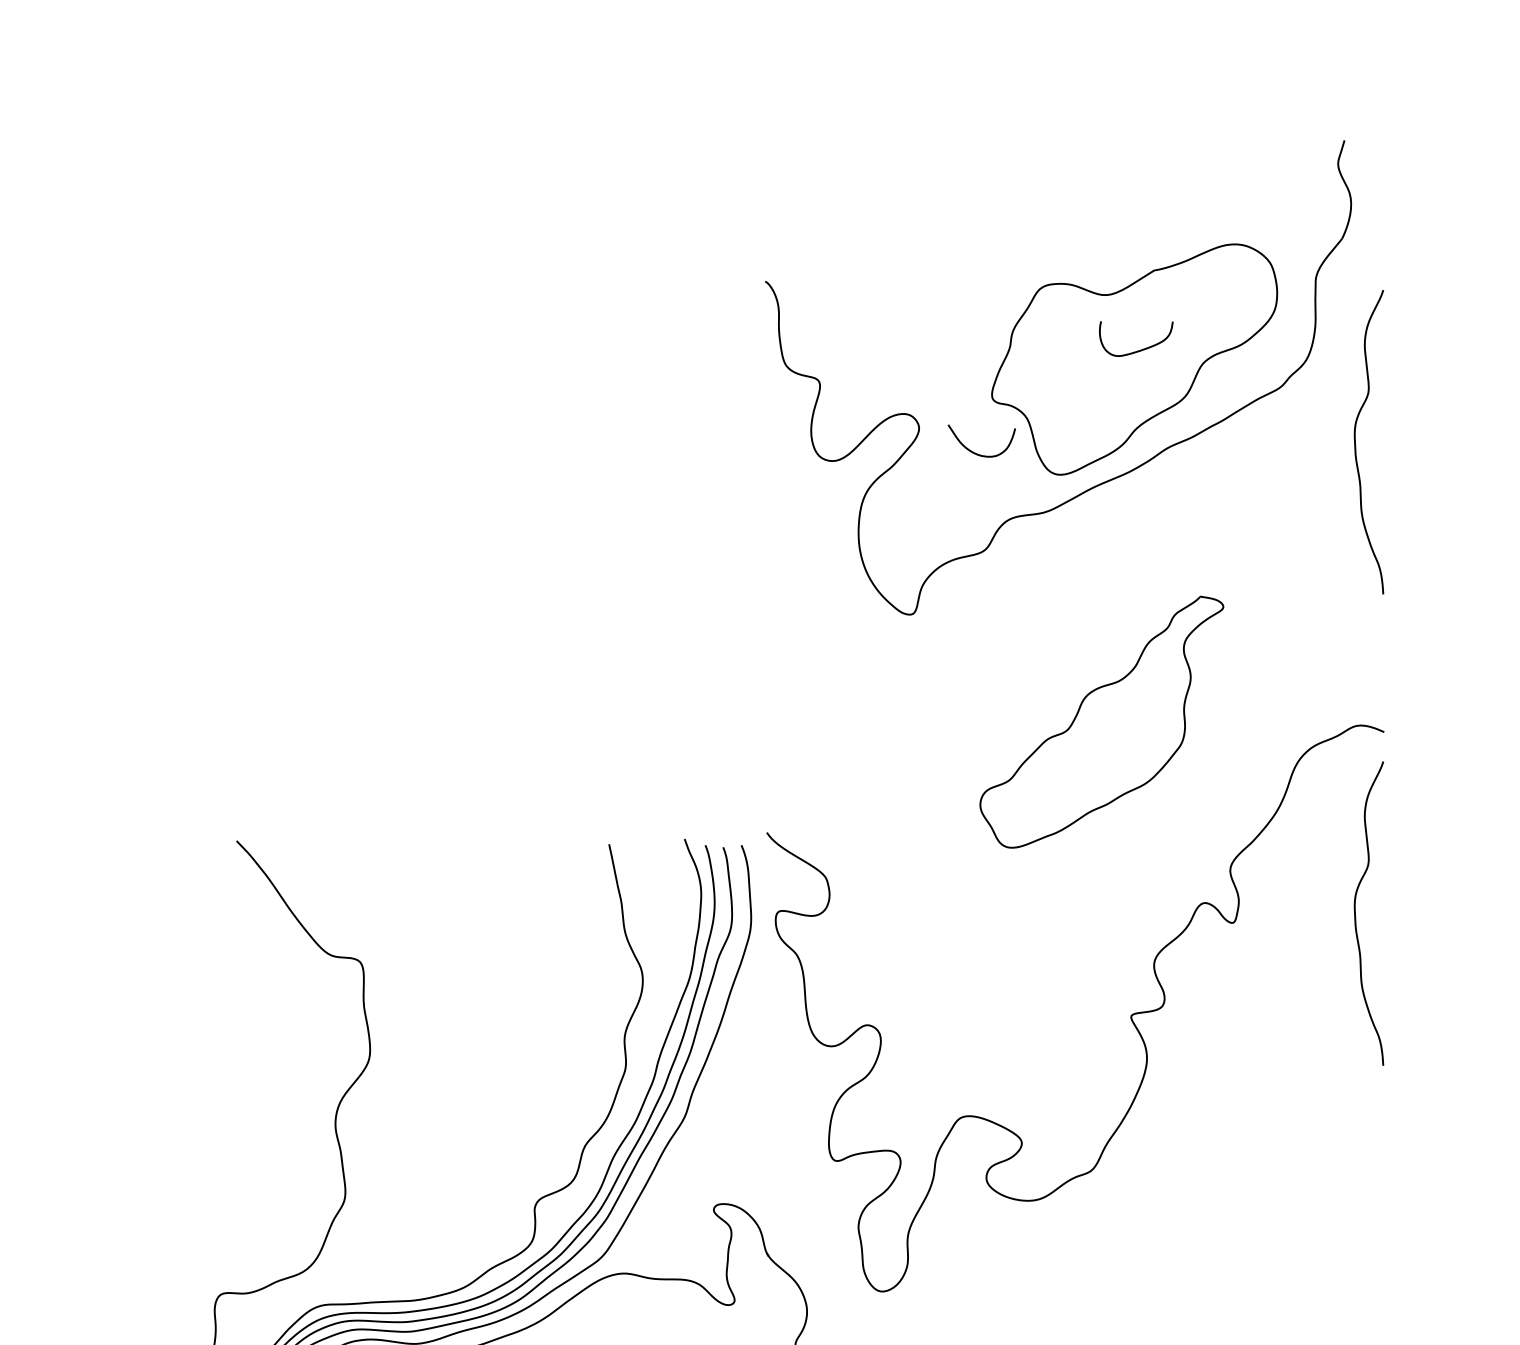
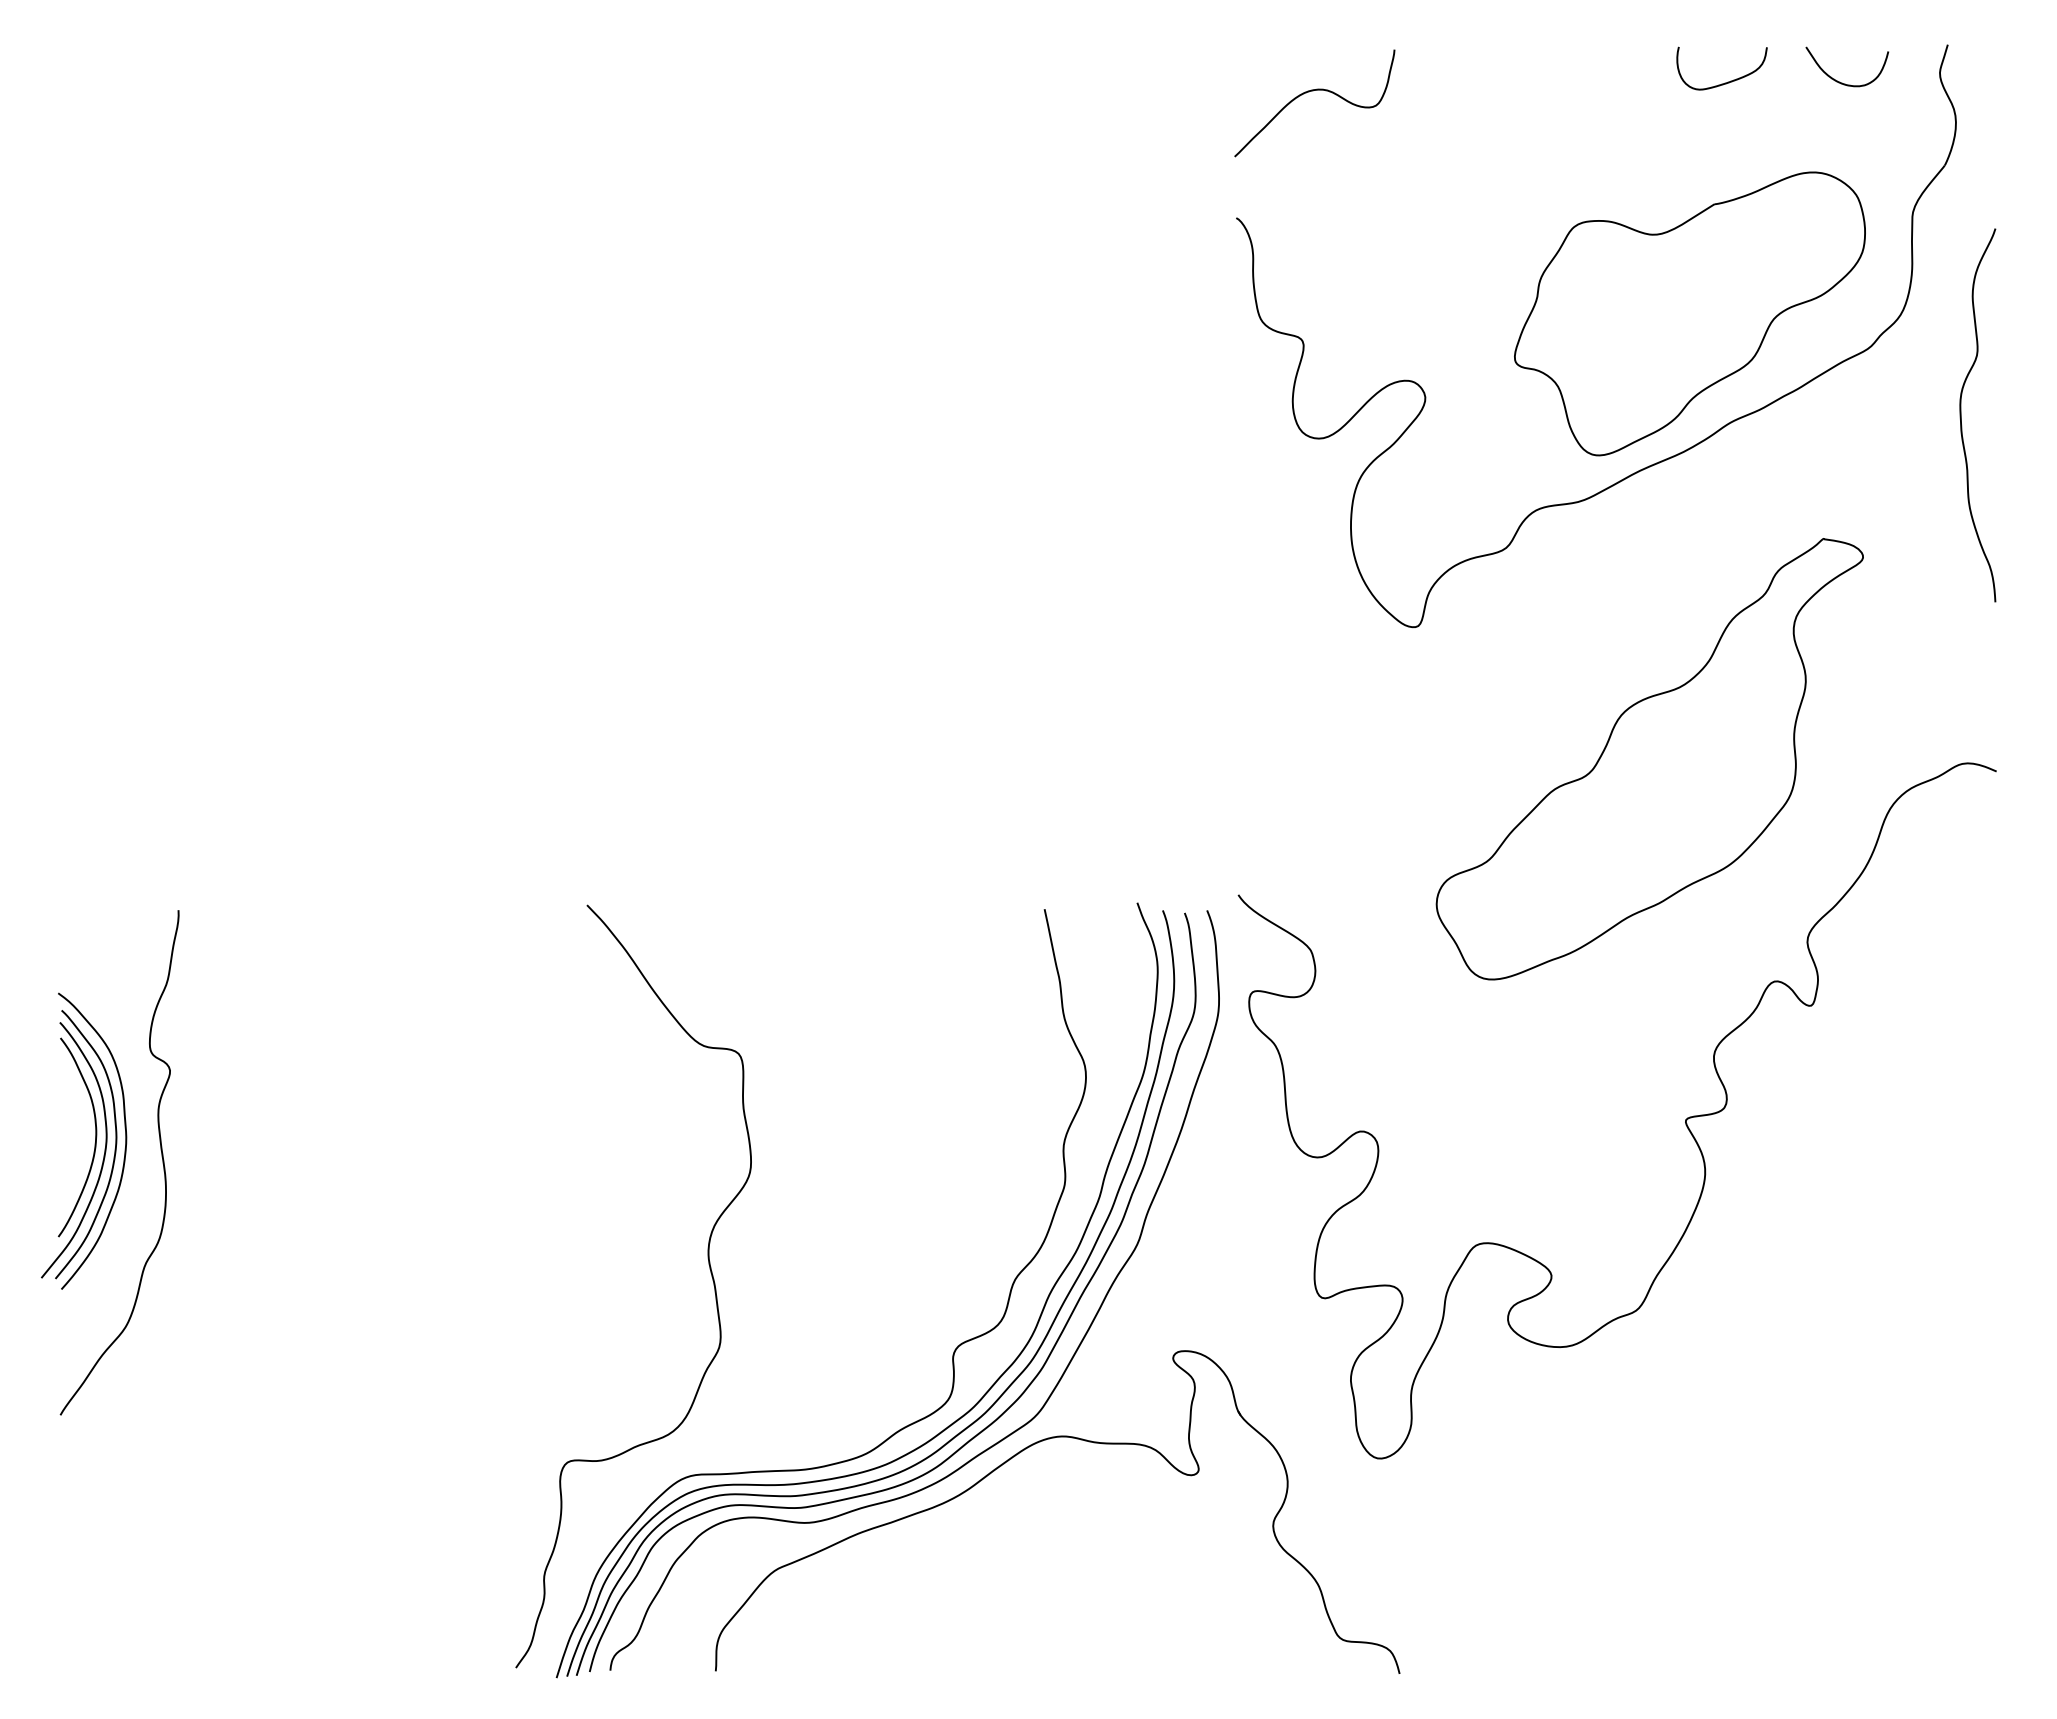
curve: (828, 178) -> (1313, 91), added
curve: (1138, 350) -> (1724, 82), moved
curve: (977, 453) -> (1842, 82), moved
part: (1101, 722) -> (1649, 759), size x1.43
curve: (1355, 913) -> (1961, 994), removed

